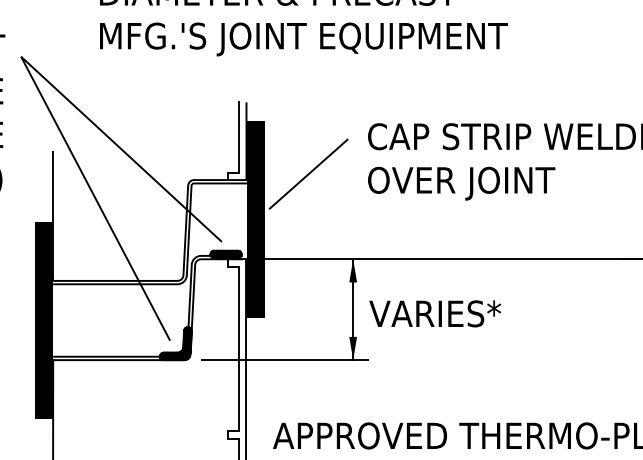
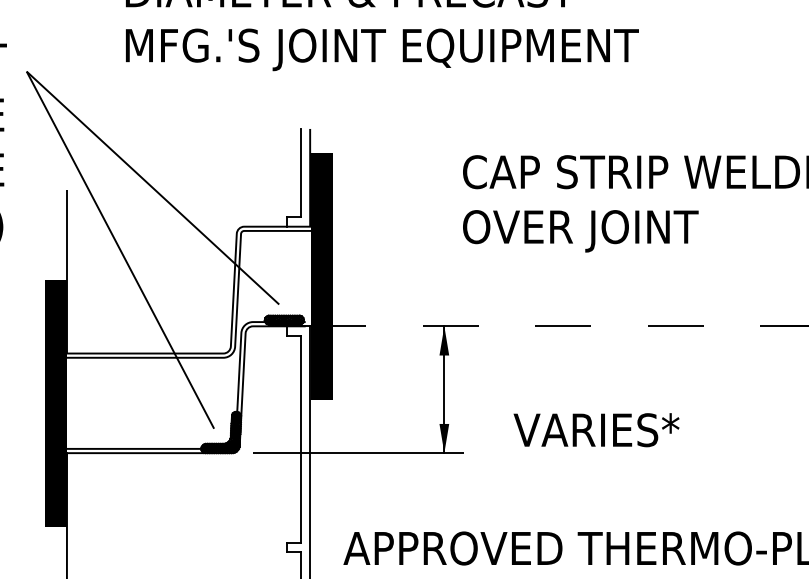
line: (308, 173) -> (388, 218), removed
line: (434, 259) -> (546, 326), solid -> dashed
text: (434, 313) -> (595, 429), moved

